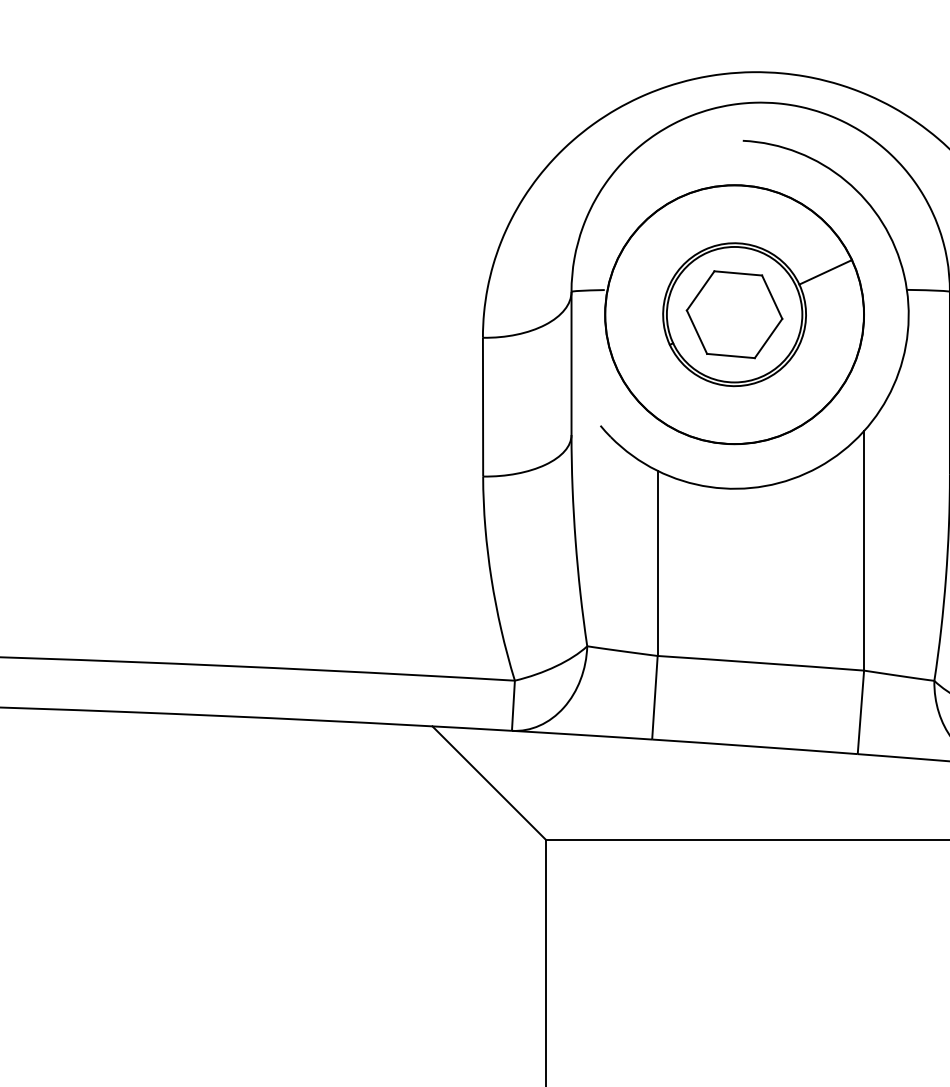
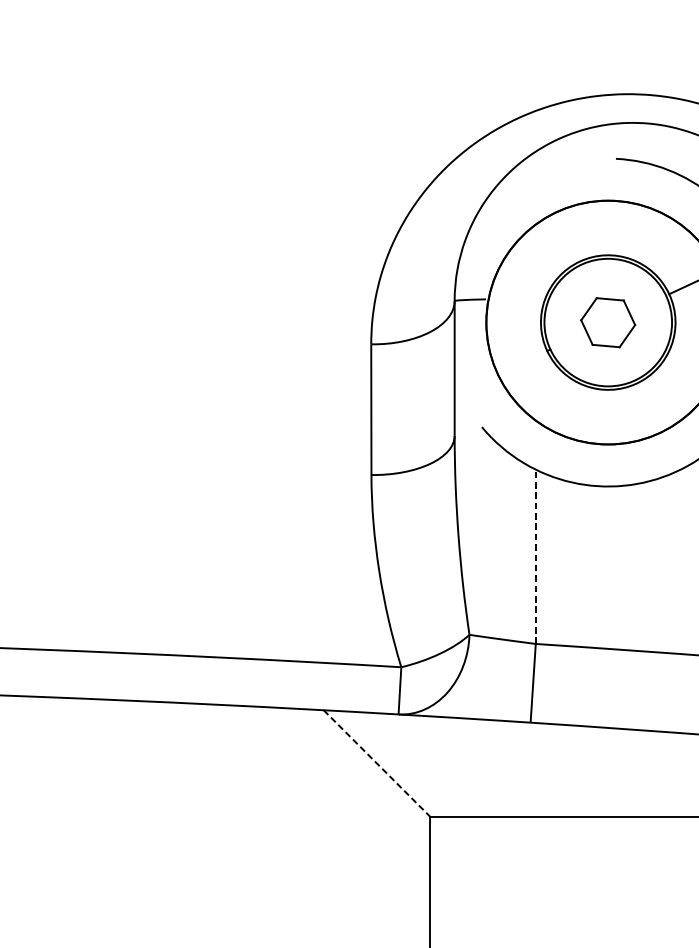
part: (734, 314) -> (608, 322), size x0.6
line: (657, 563) -> (535, 556), solid -> dashed
line: (489, 783) -> (377, 764), solid -> dashed

